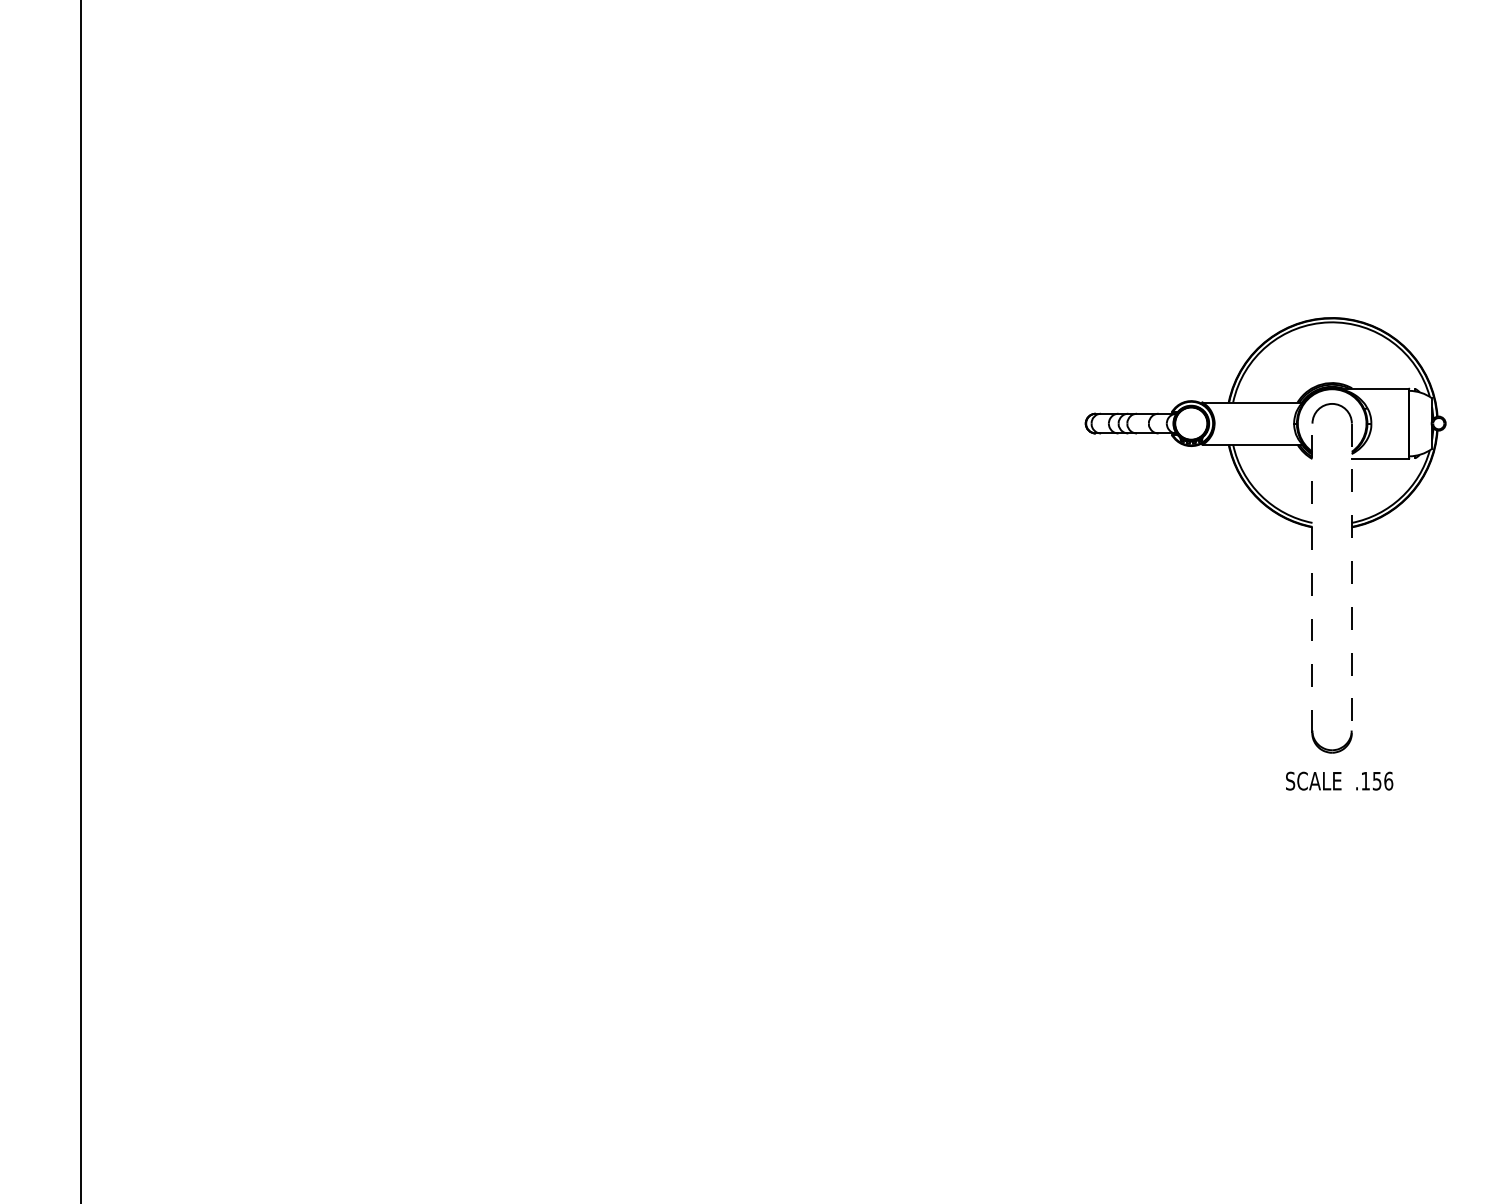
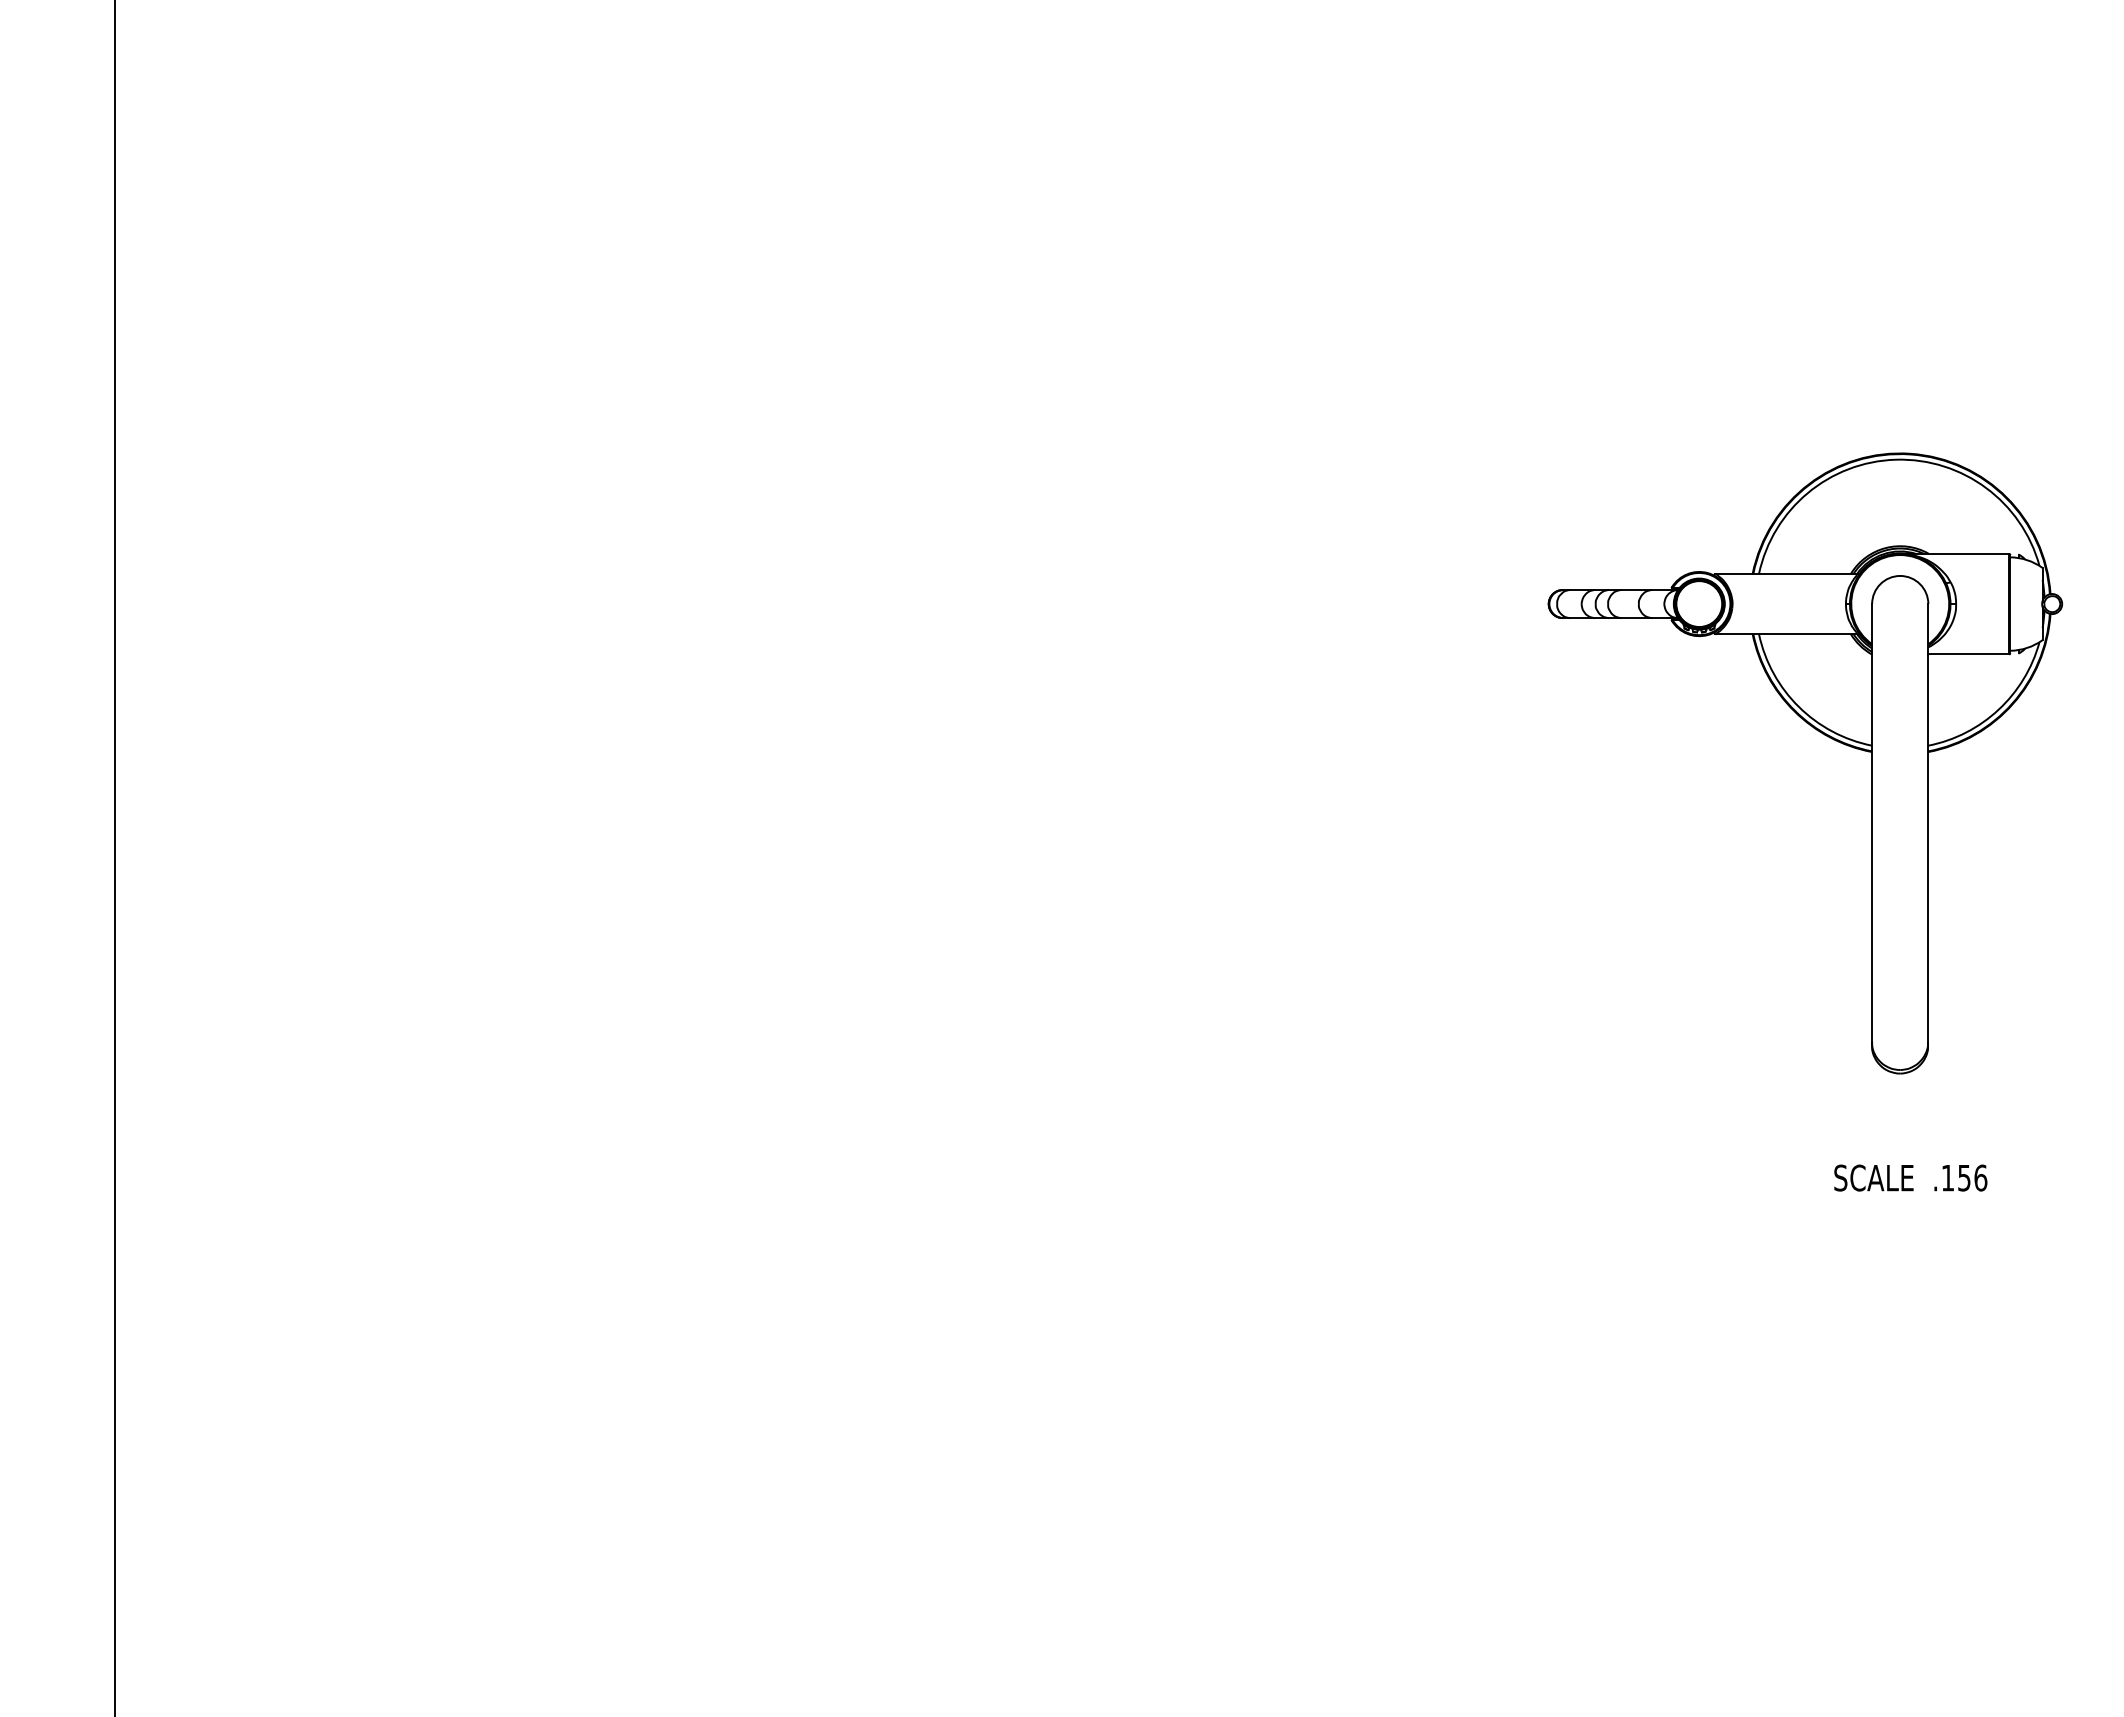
line: (1312, 578) -> (1872, 824), dashed -> solid
line: (1352, 578) -> (1928, 824), dashed -> solid
text: (1339, 780) -> (1910, 1177), moved

